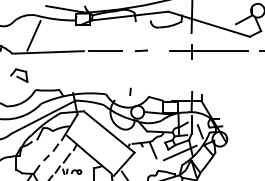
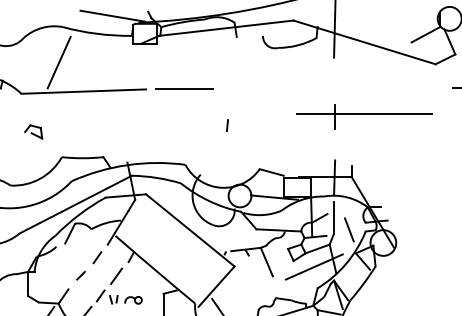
line: (140, 50) -> (244, 88), removed
part: (208, 51) -> (363, 116), moved
part: (19, 75) -> (33, 131), size x0.6
line: (130, 91) -> (227, 124), moved

